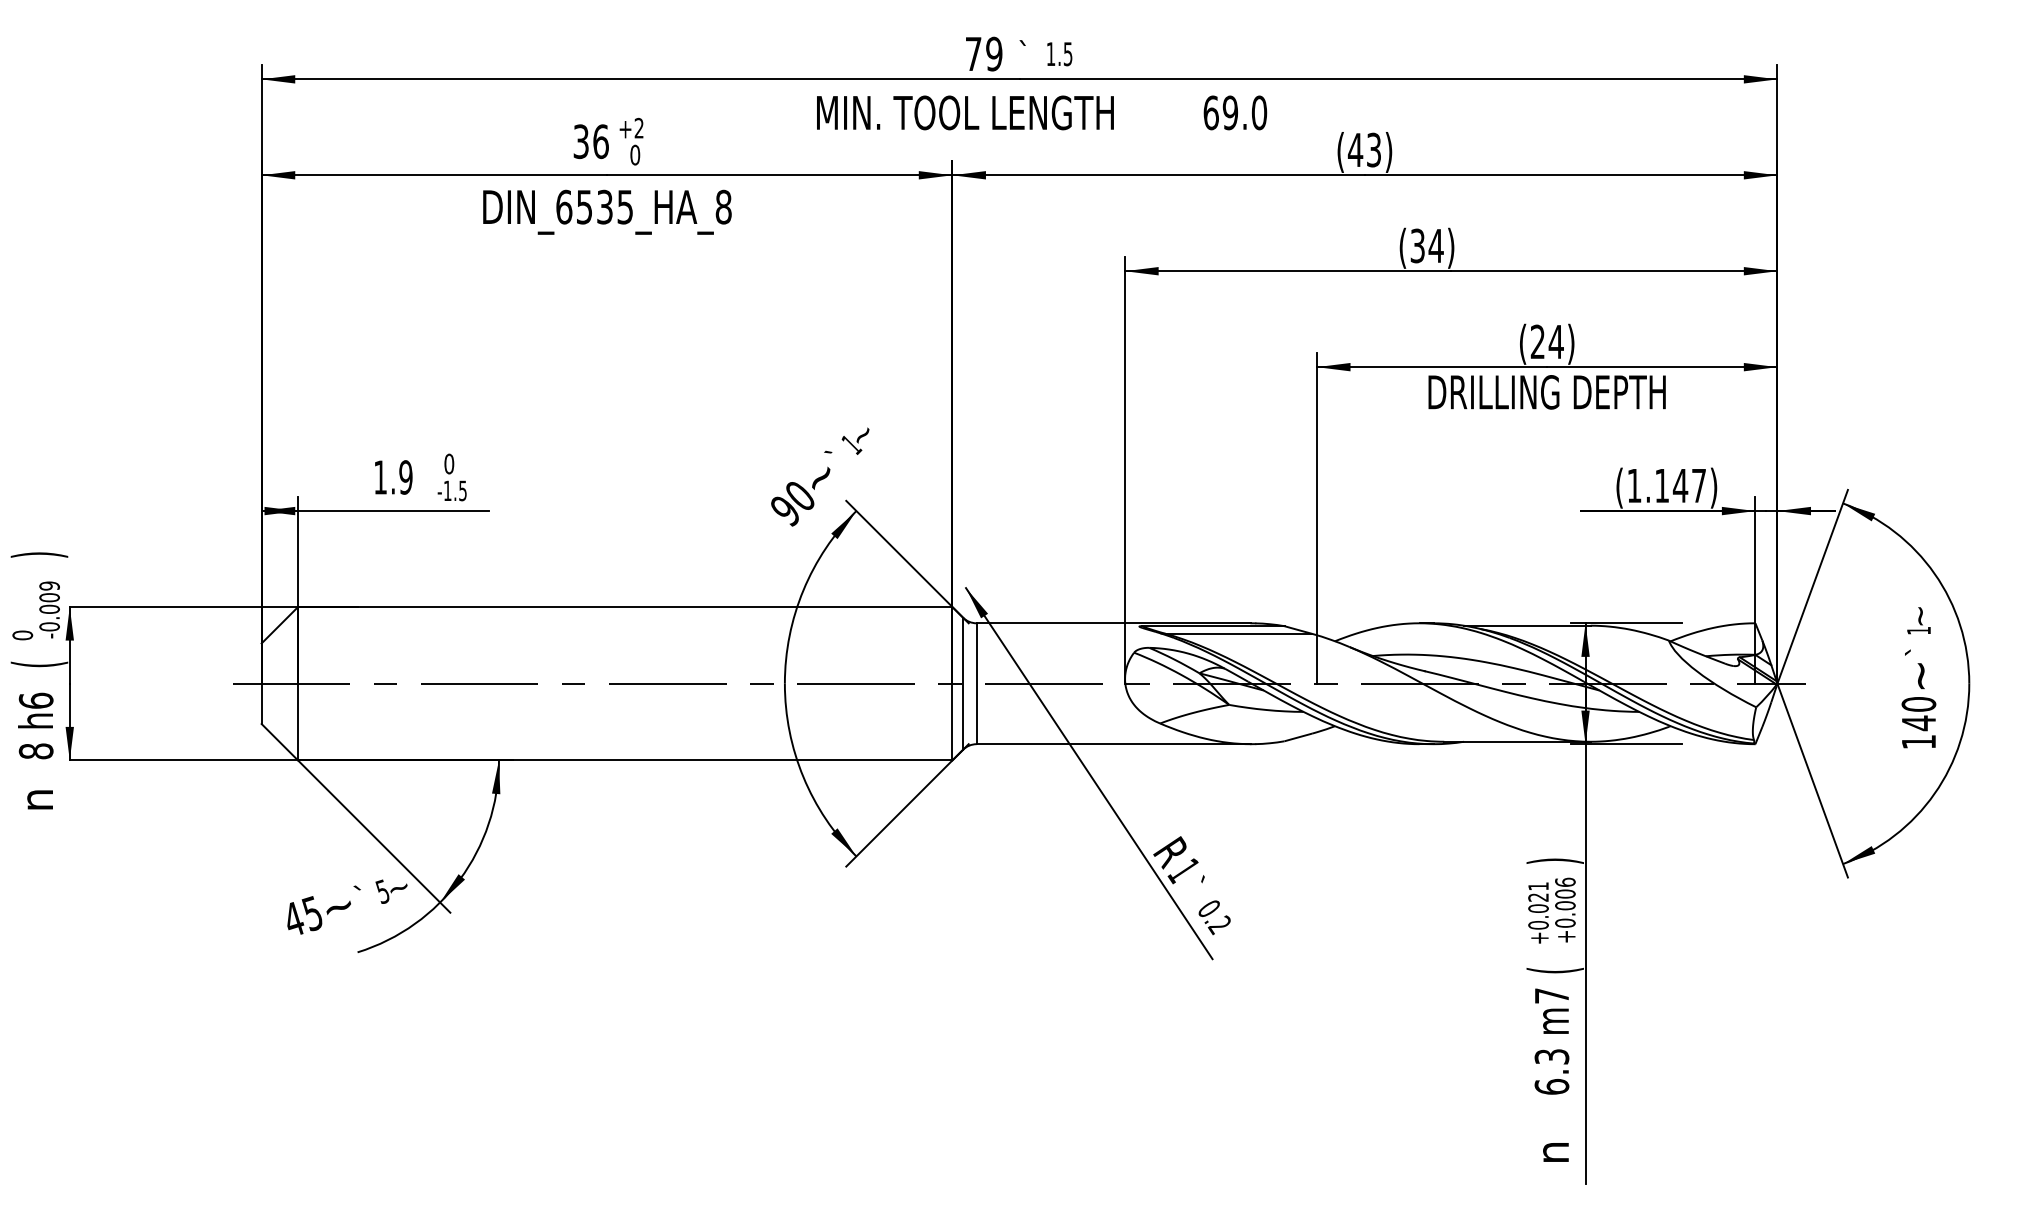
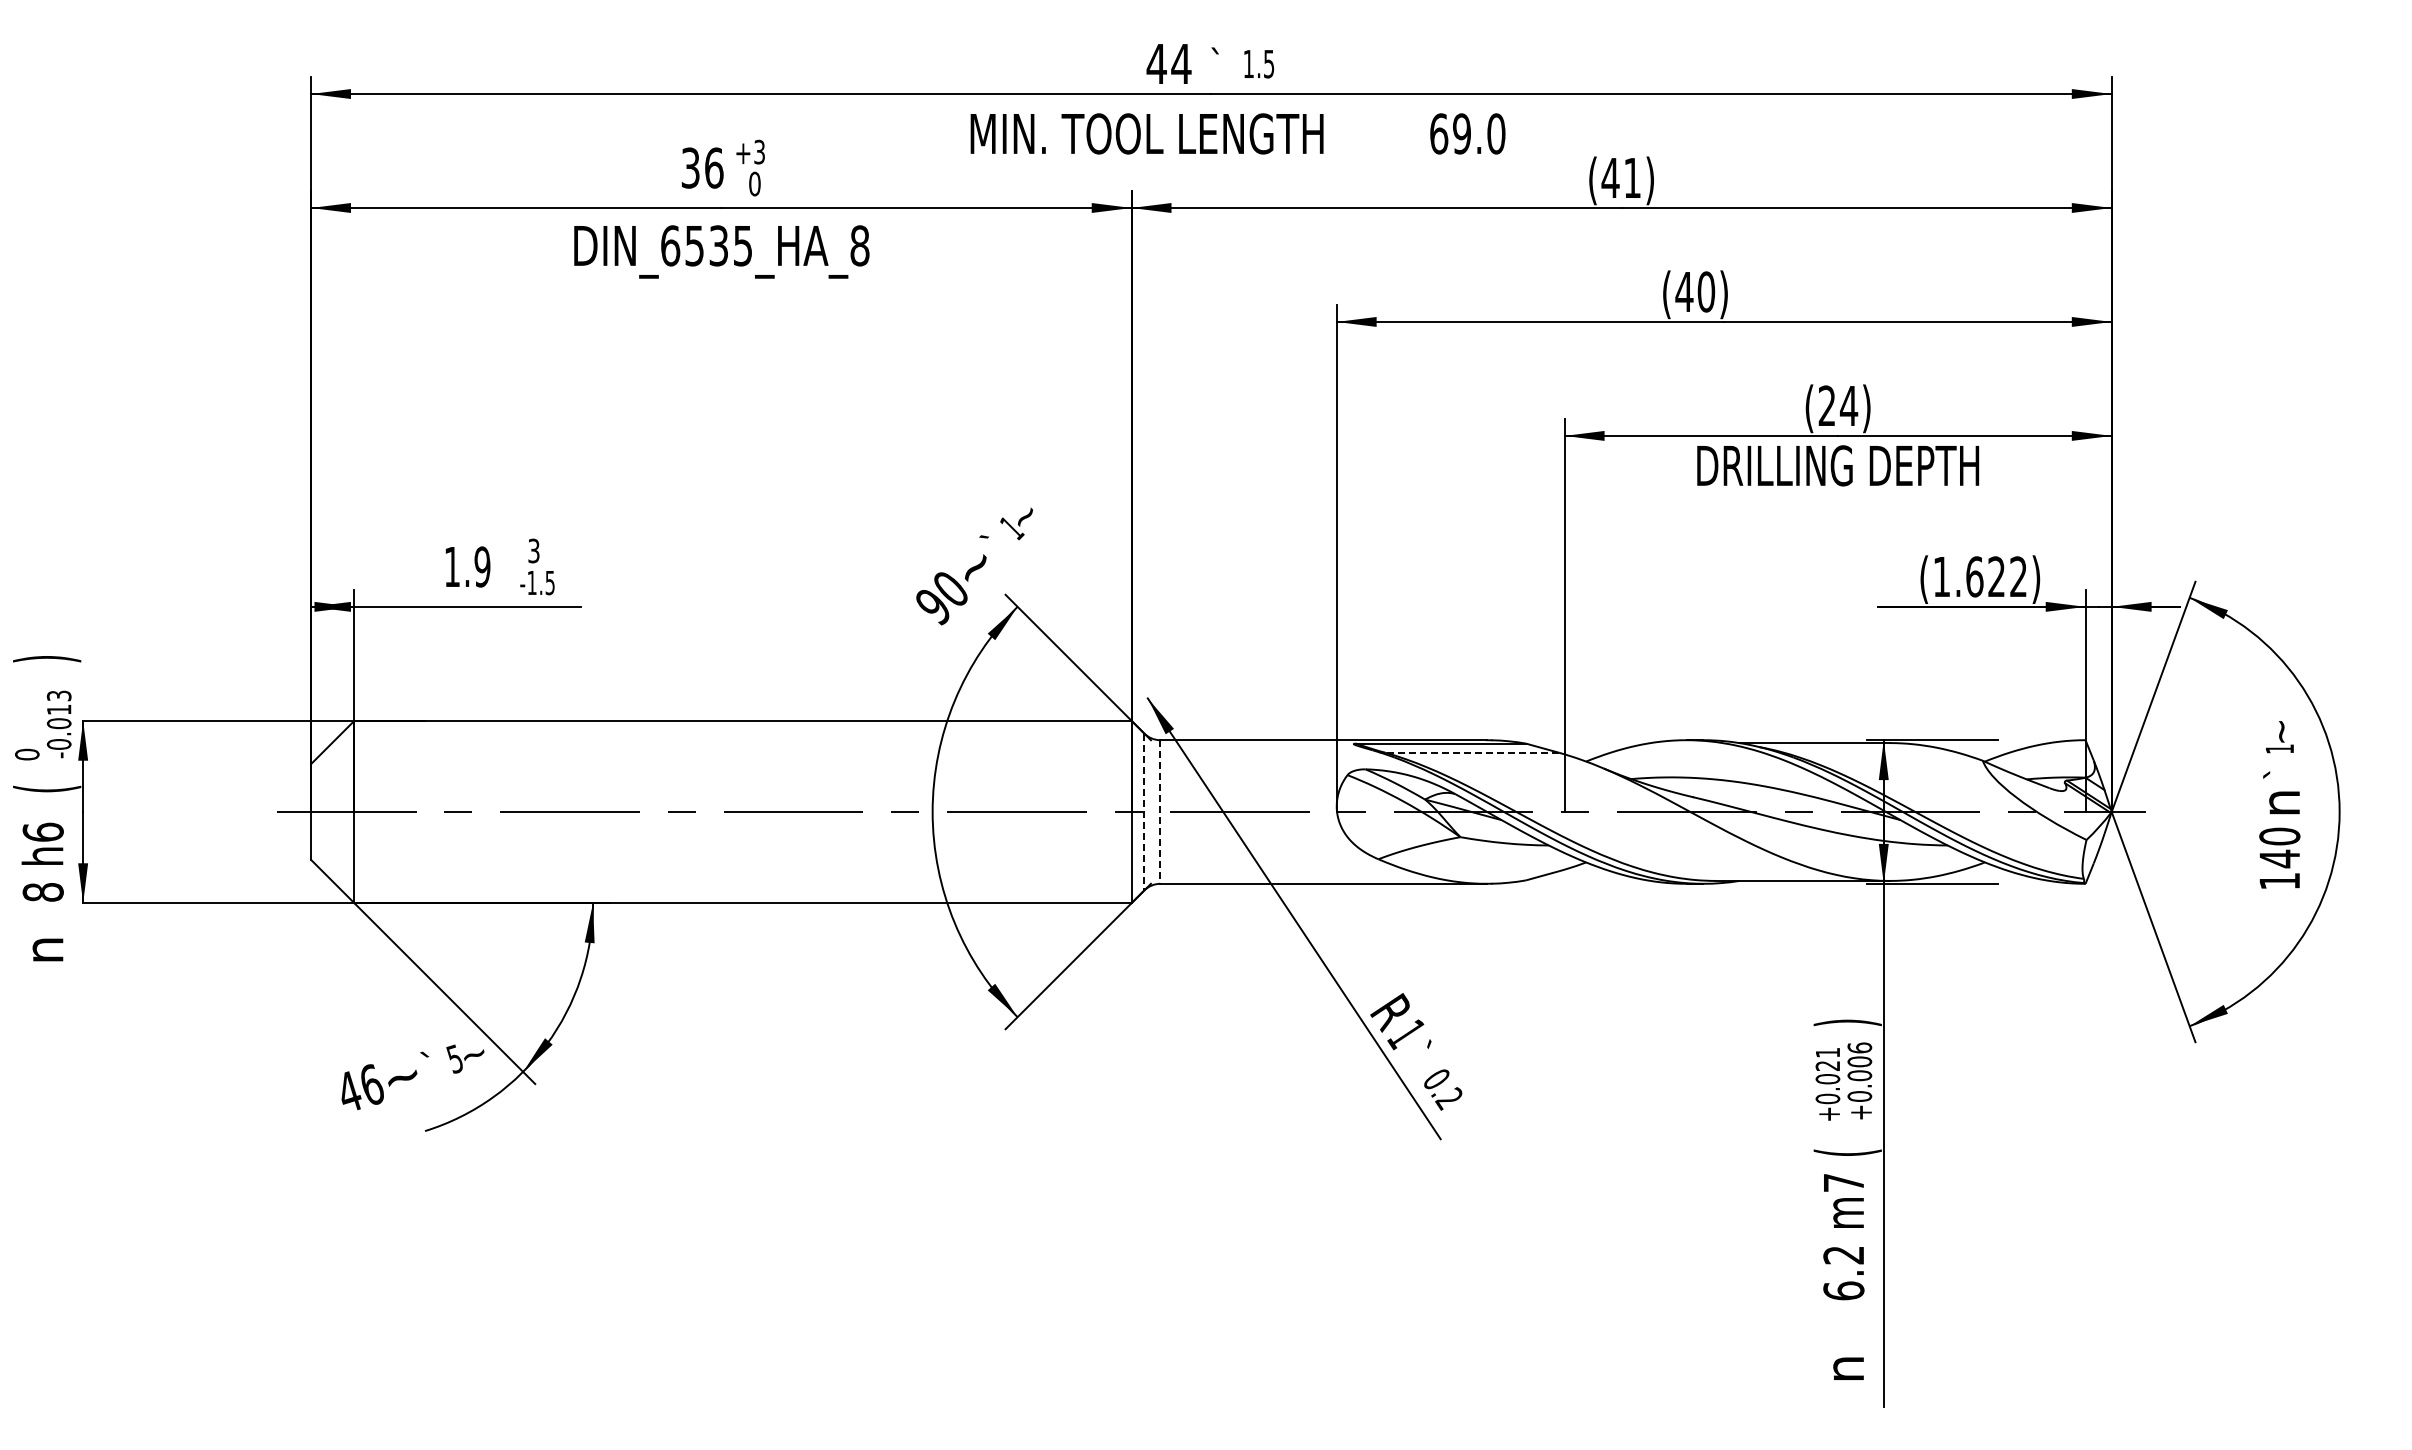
text: (983, 53) -> (1168, 63), 79 -> 44
text: (639, 128) -> (759, 152), +2 -> +3
text: (1374, 149) -> (1632, 177), (43) -> (41)
text: (1427, 245) -> (1695, 291), (34) -> (40)
text: (448, 463) -> (533, 550), 0 -> 3
text: (1680, 485) -> (1996, 576), (1.147) -> (1.622)
text: (49, 591) -> (58, 702), -0.009 -> -0.013
line: (1239, 633) -> (1472, 752), solid -> dashed
text: (1922, 675) -> (2284, 802), ~ -> n
line: (963, 684) -> (1144, 812), solid -> dashed
line: (976, 684) -> (1160, 812), solid -> dashed
text: (311, 913) -> (370, 1084), 45 -> 46
text: (1551, 1057) -> (1843, 1255), 6.3 -> 6.2

